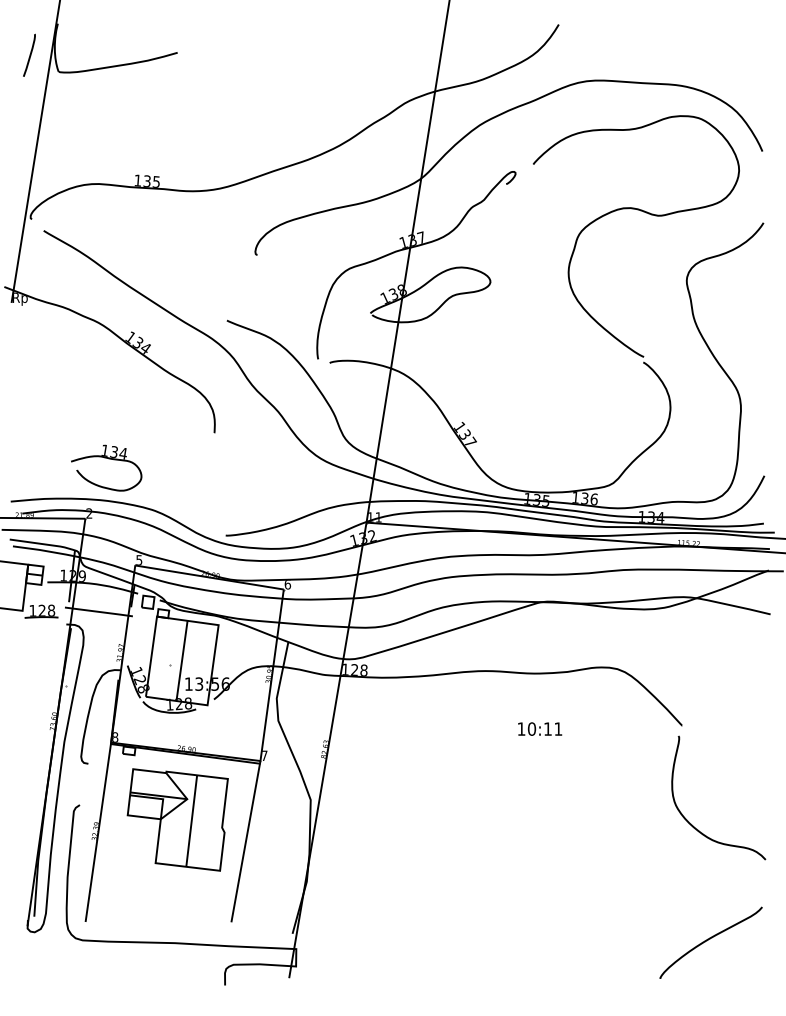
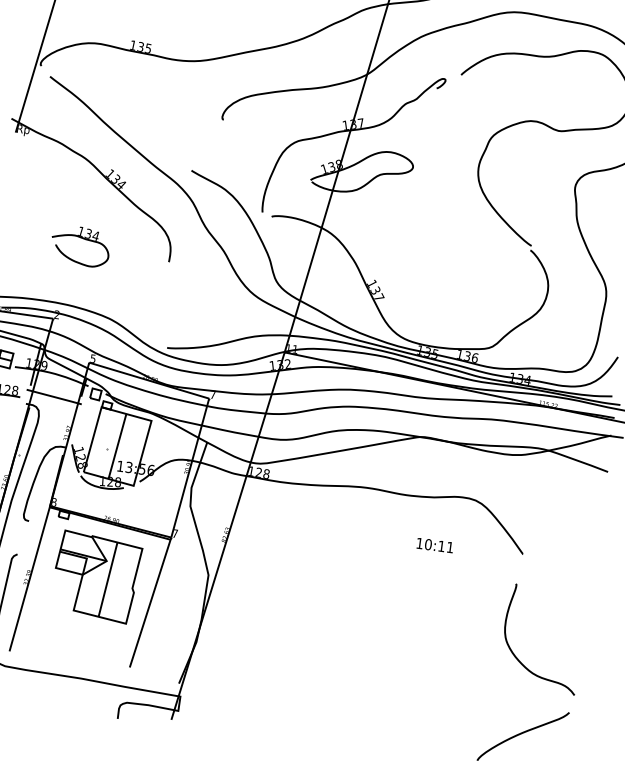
part: (108, 459) -> (83, 239), moved
text: (287, 584) -> (212, 394), 6 -> 7
text: (540, 728) -> (435, 545), moved
curve: (691, 823) -> (517, 657), moved

